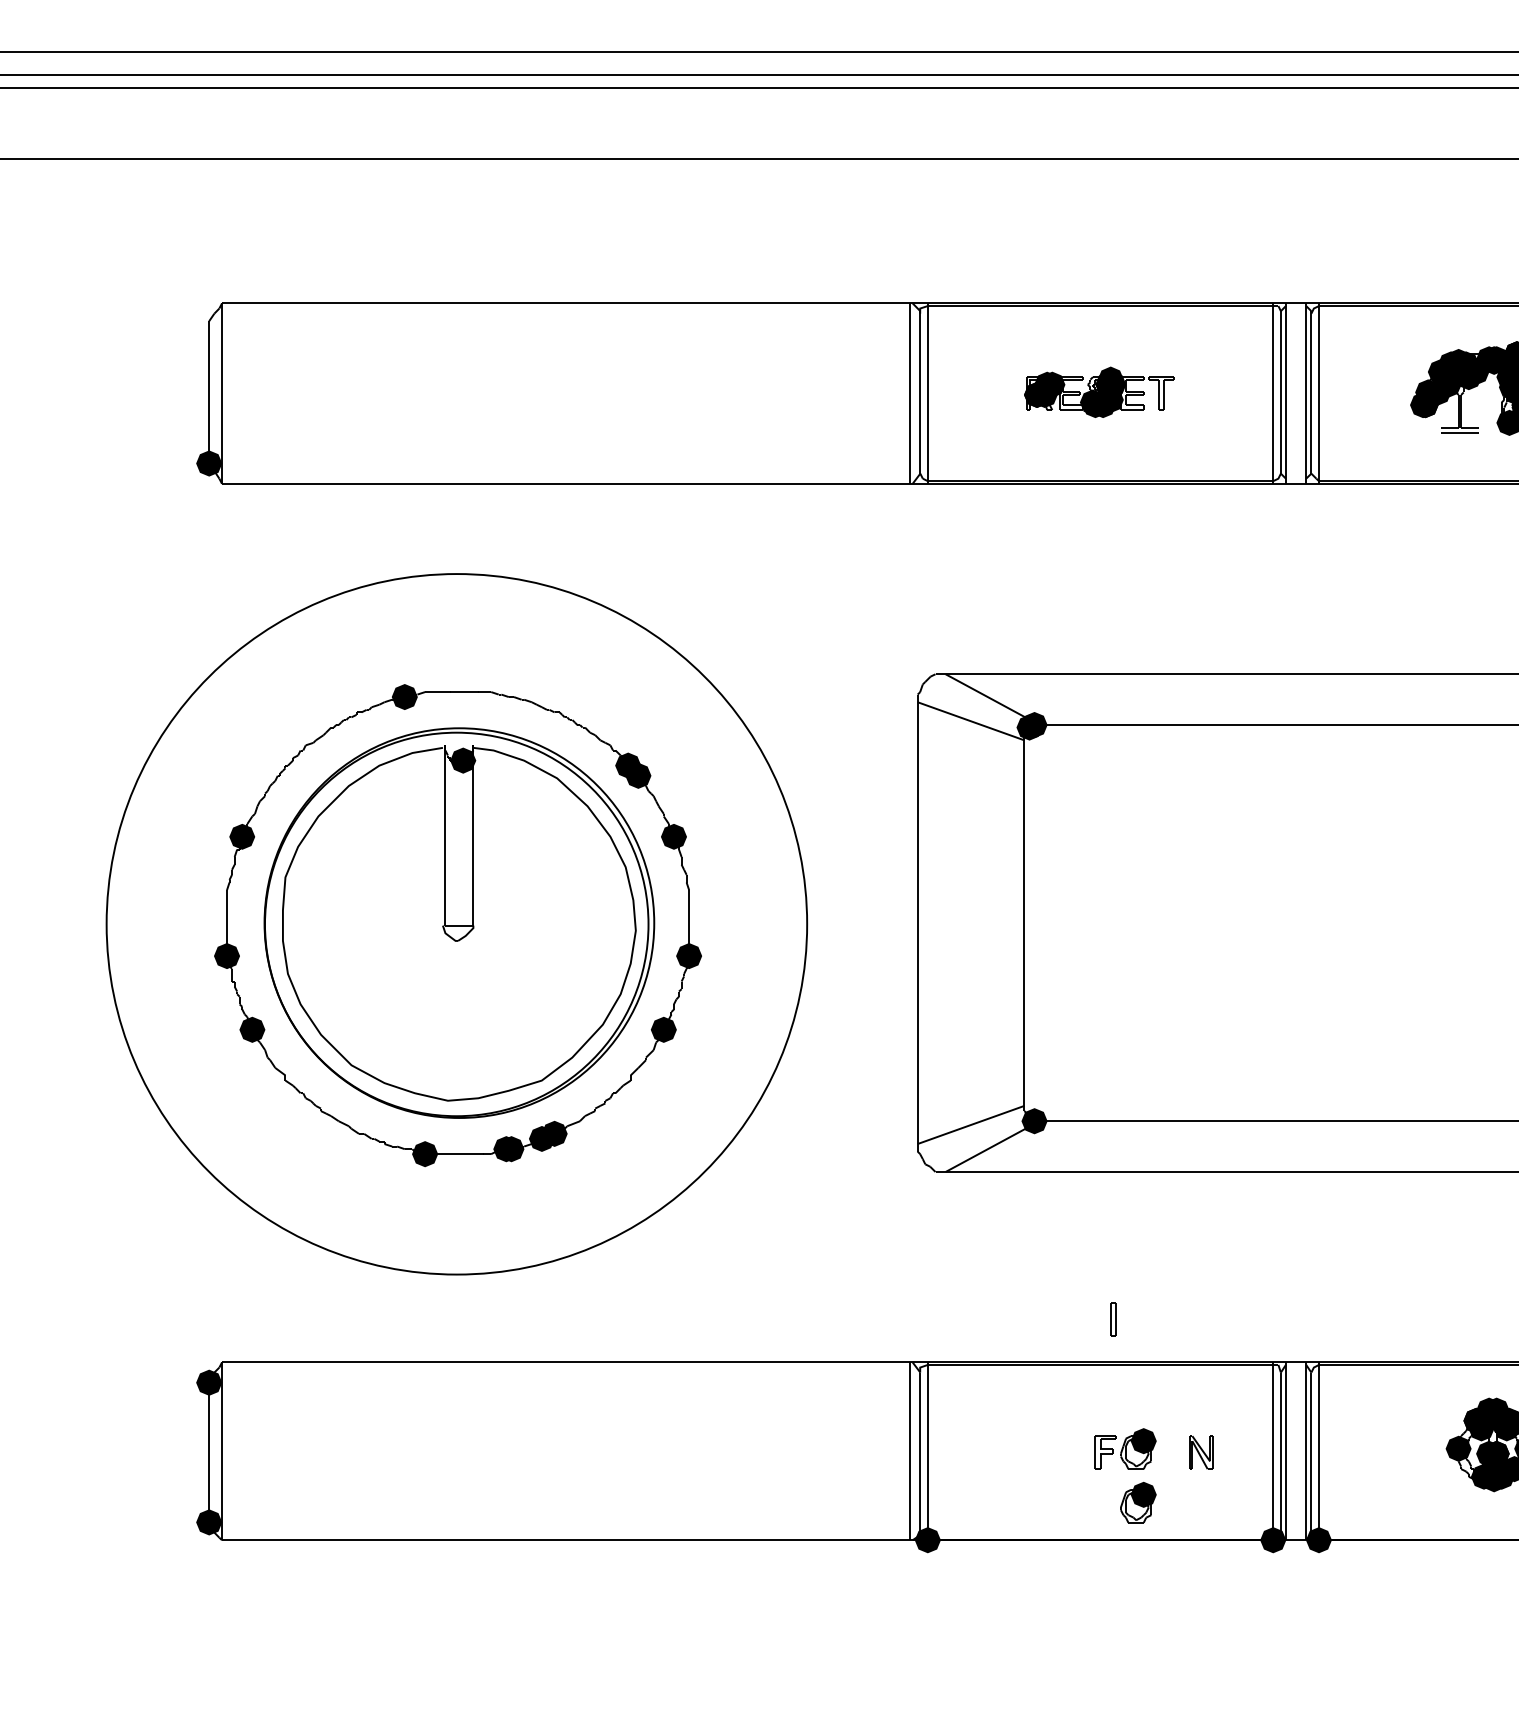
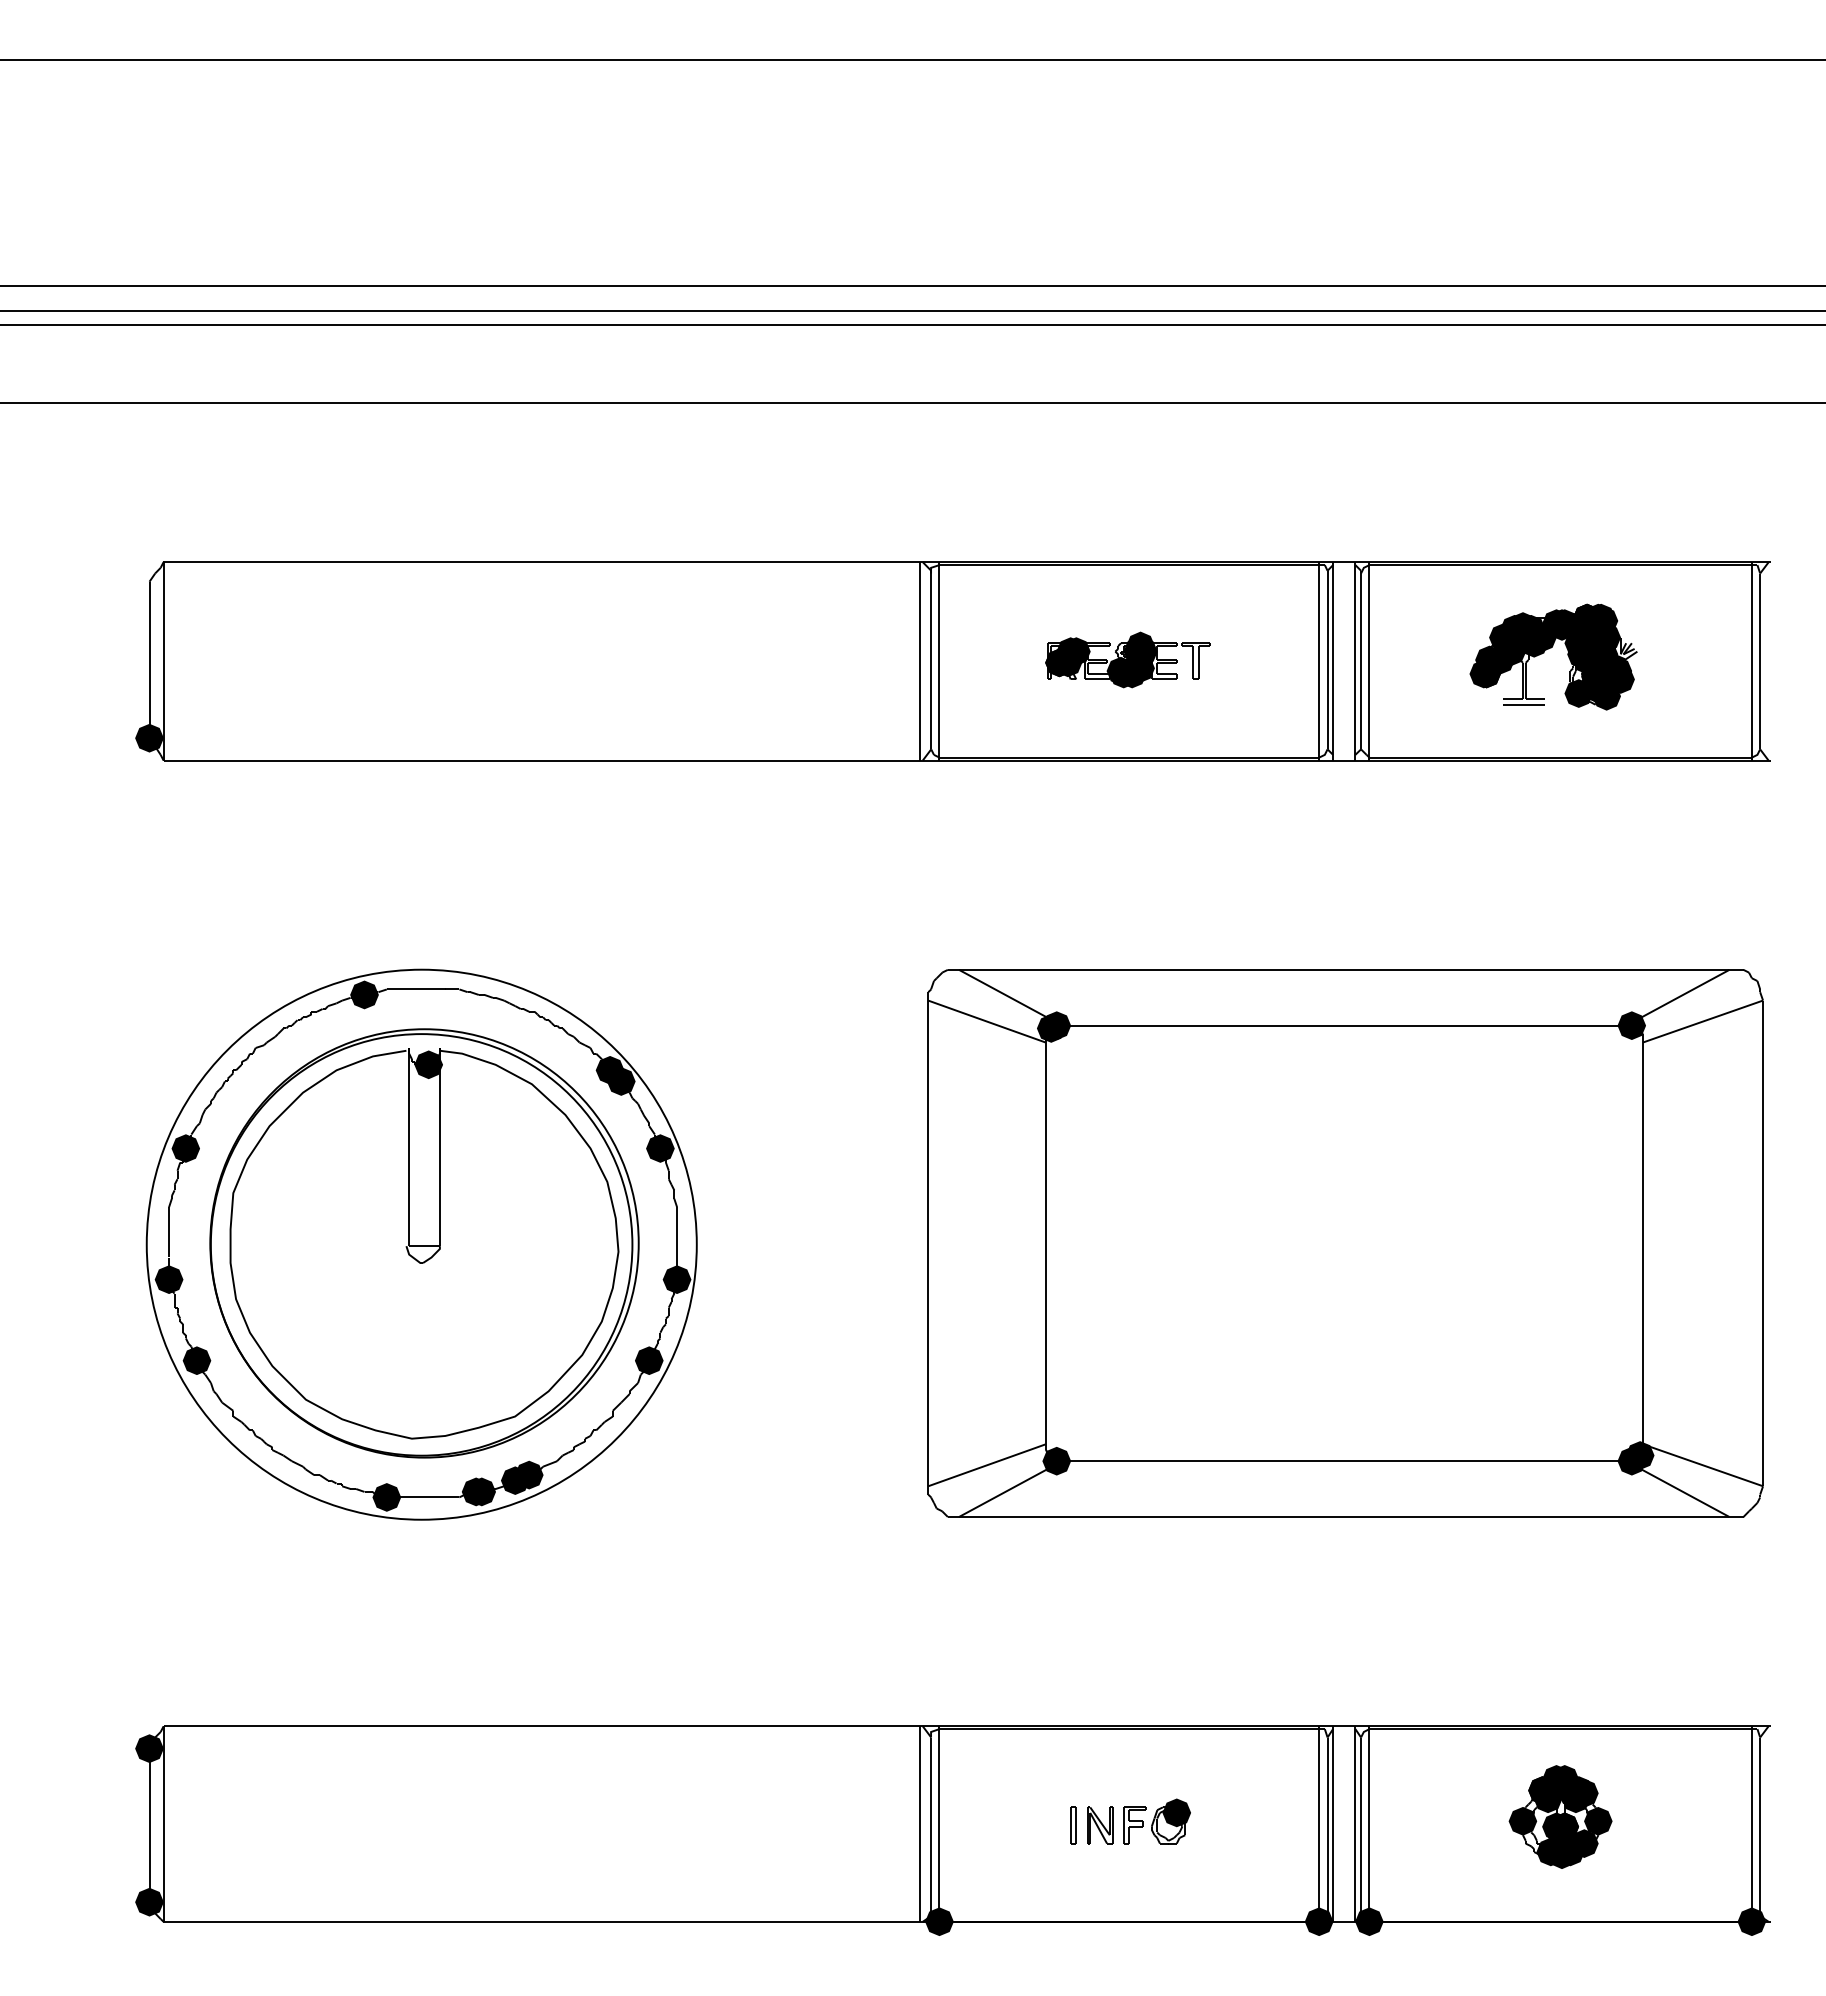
circle: (456, 924) -> (421, 1244), size x0.71
part: (1113, 1319) -> (1073, 1825), moved
part: (1201, 1452) -> (1100, 1825), moved
part: (1138, 1502) -> (1170, 1880), removed

